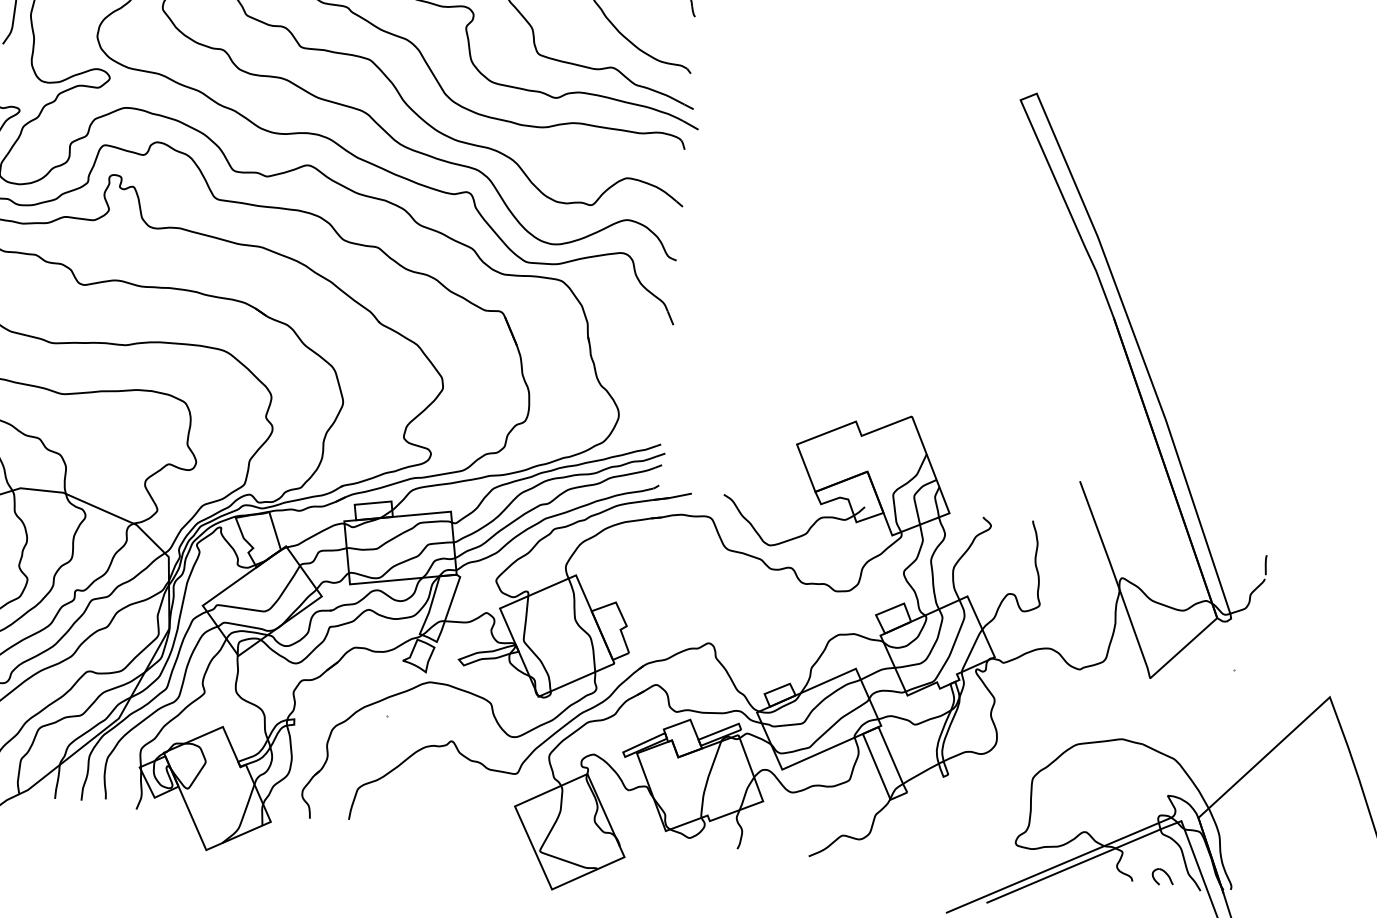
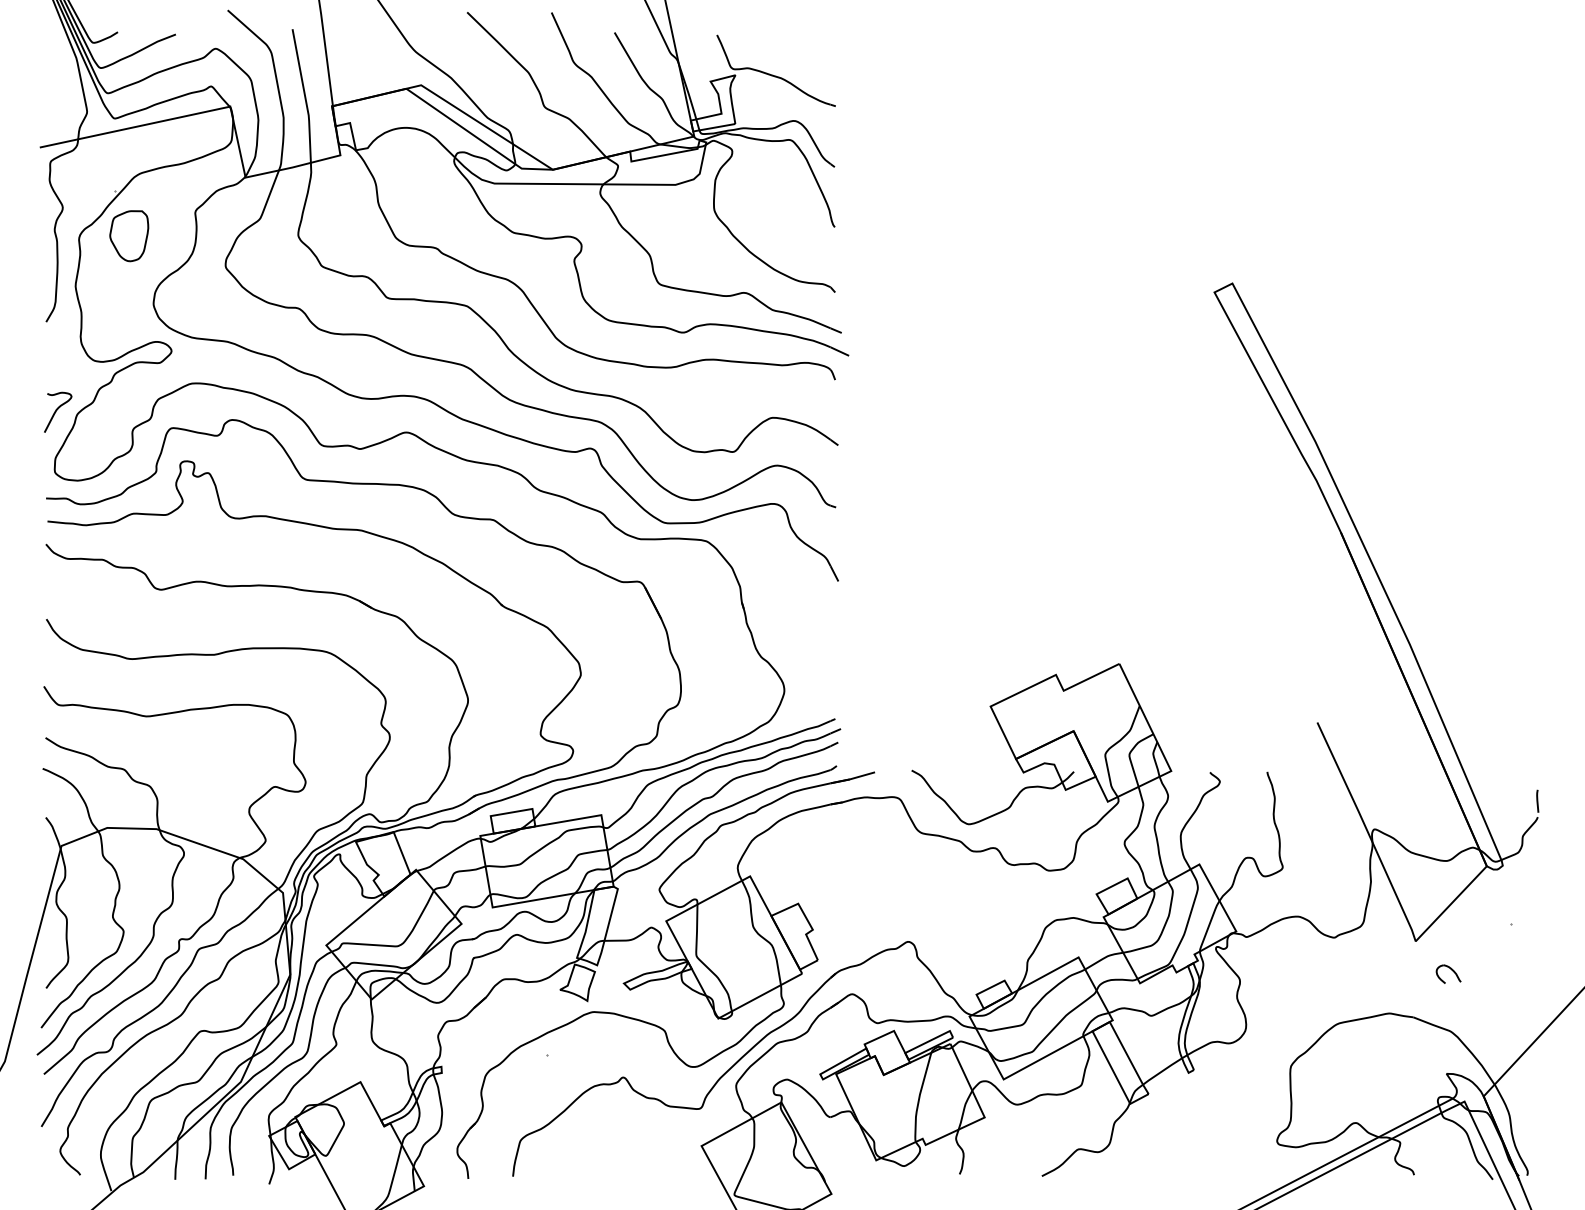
part: (1162, 876) -> (1448, 973), moved

